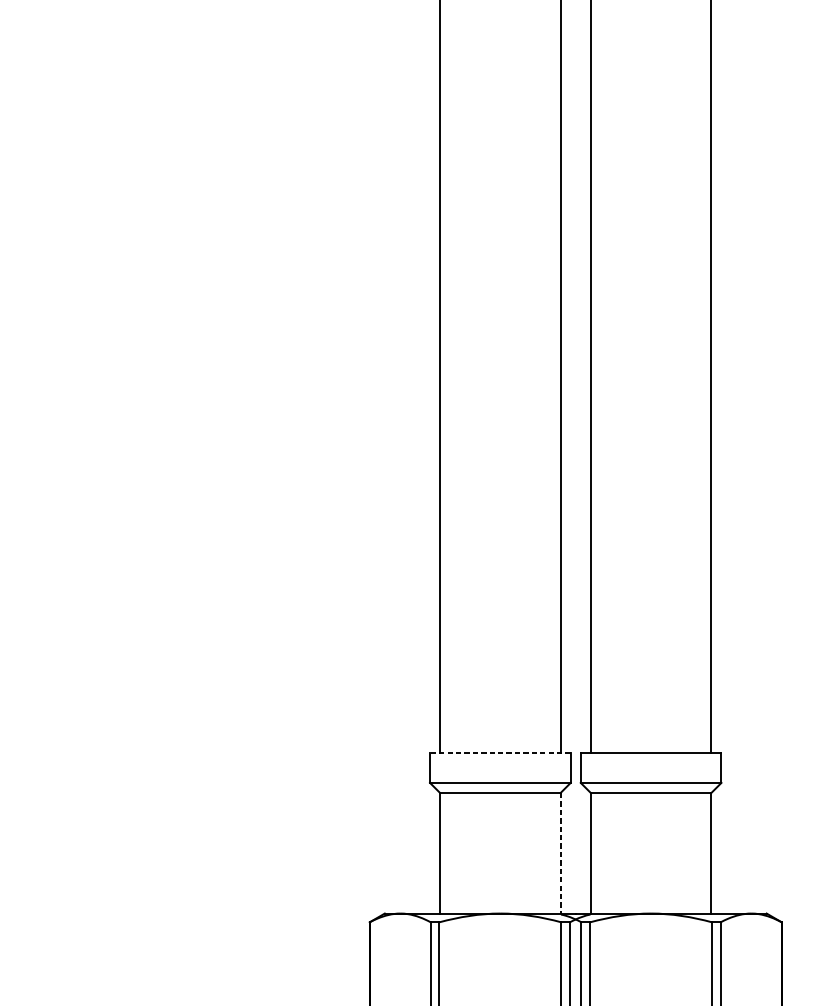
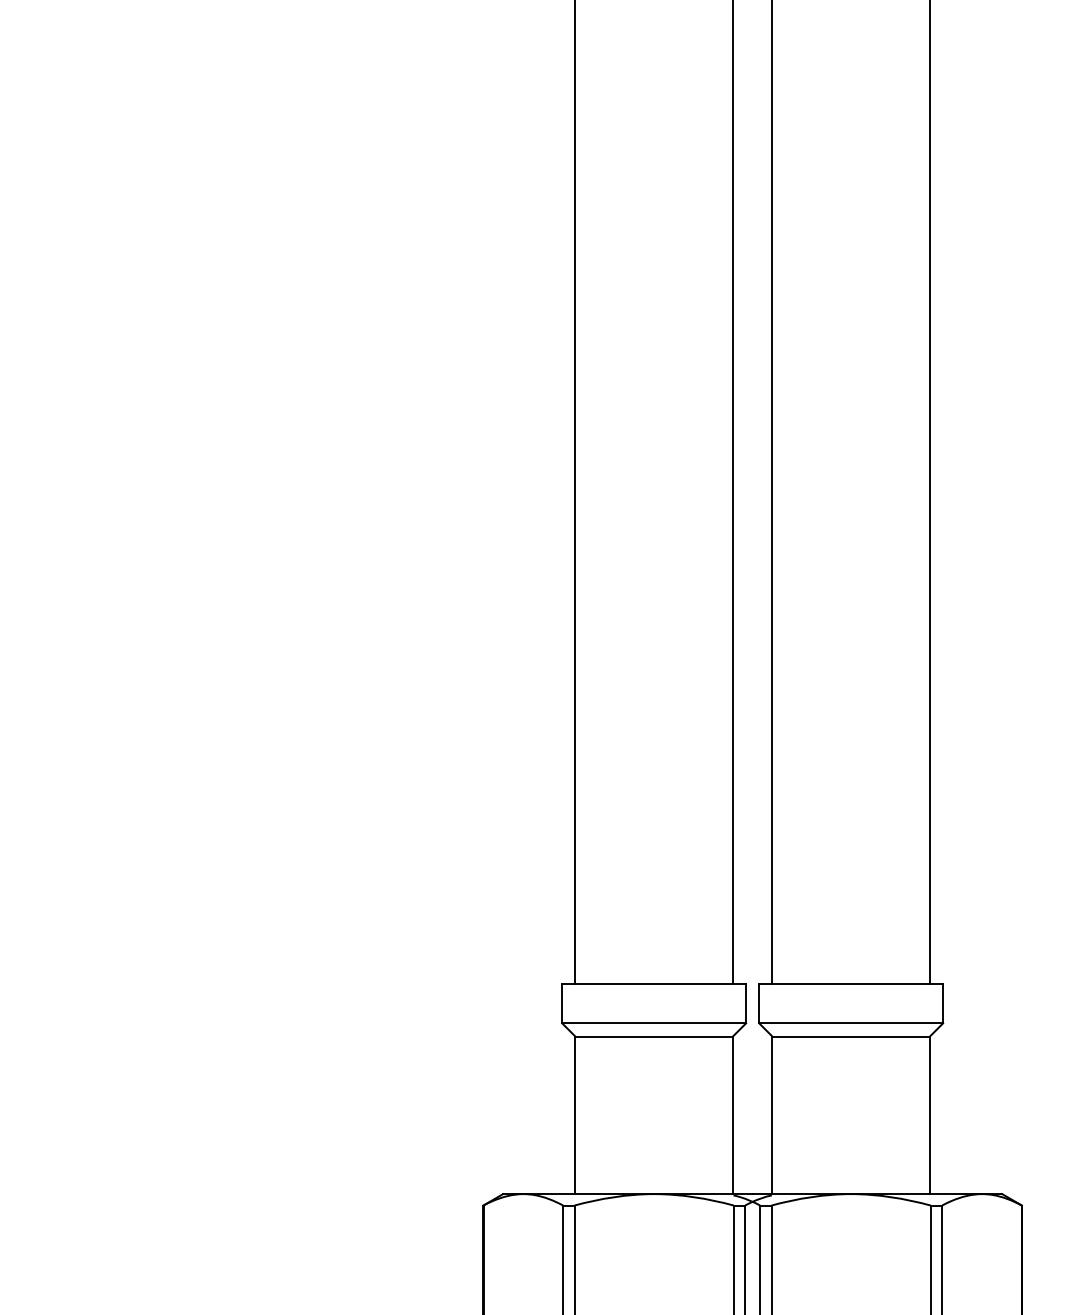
line: (500, 752) -> (654, 983), dashed -> solid
line: (560, 853) -> (732, 1115), dashed -> solid

